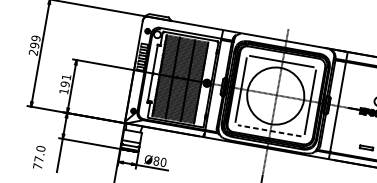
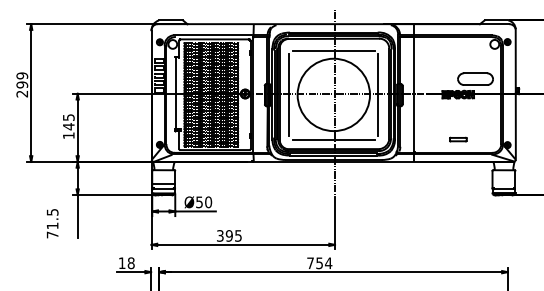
text: (65, 81) -> (68, 122), 191 -> 145
line: (269, 130) -> (333, 139), dashed -> solid
text: (39, 153) -> (52, 218), 77.0 -> 71.5
text: (156, 161) -> (199, 202), Ø80 -> Ø50

